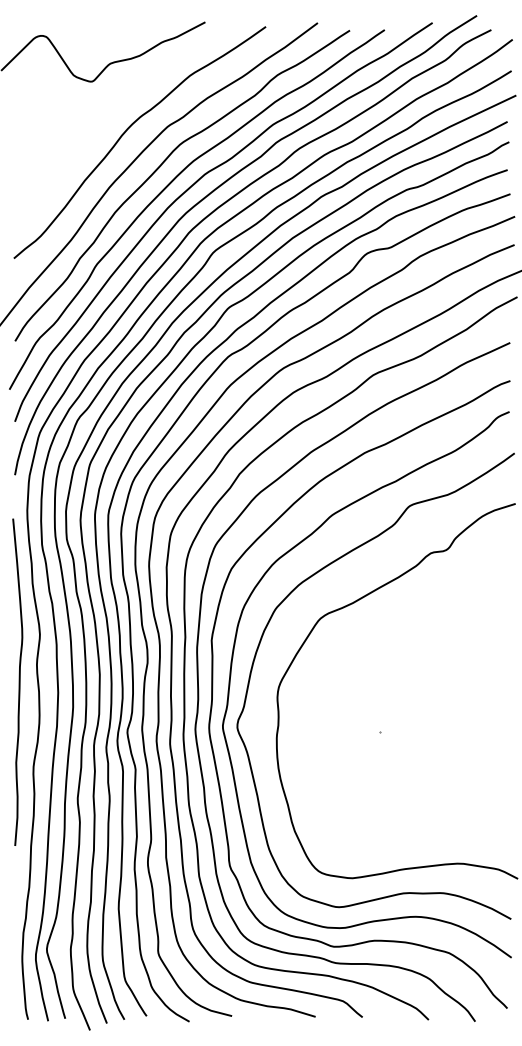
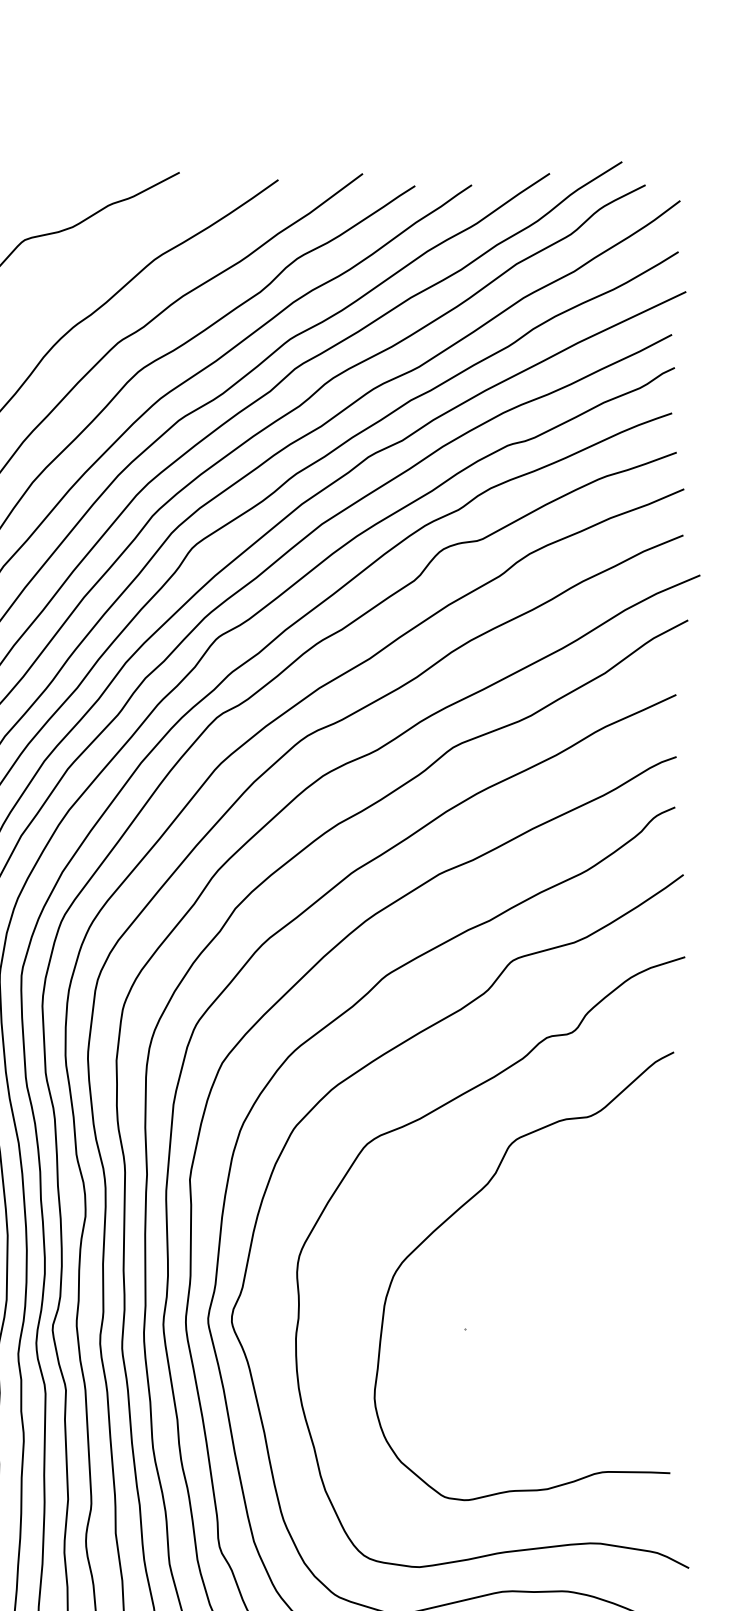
curve: (377, 659) -> (460, 1210), added

